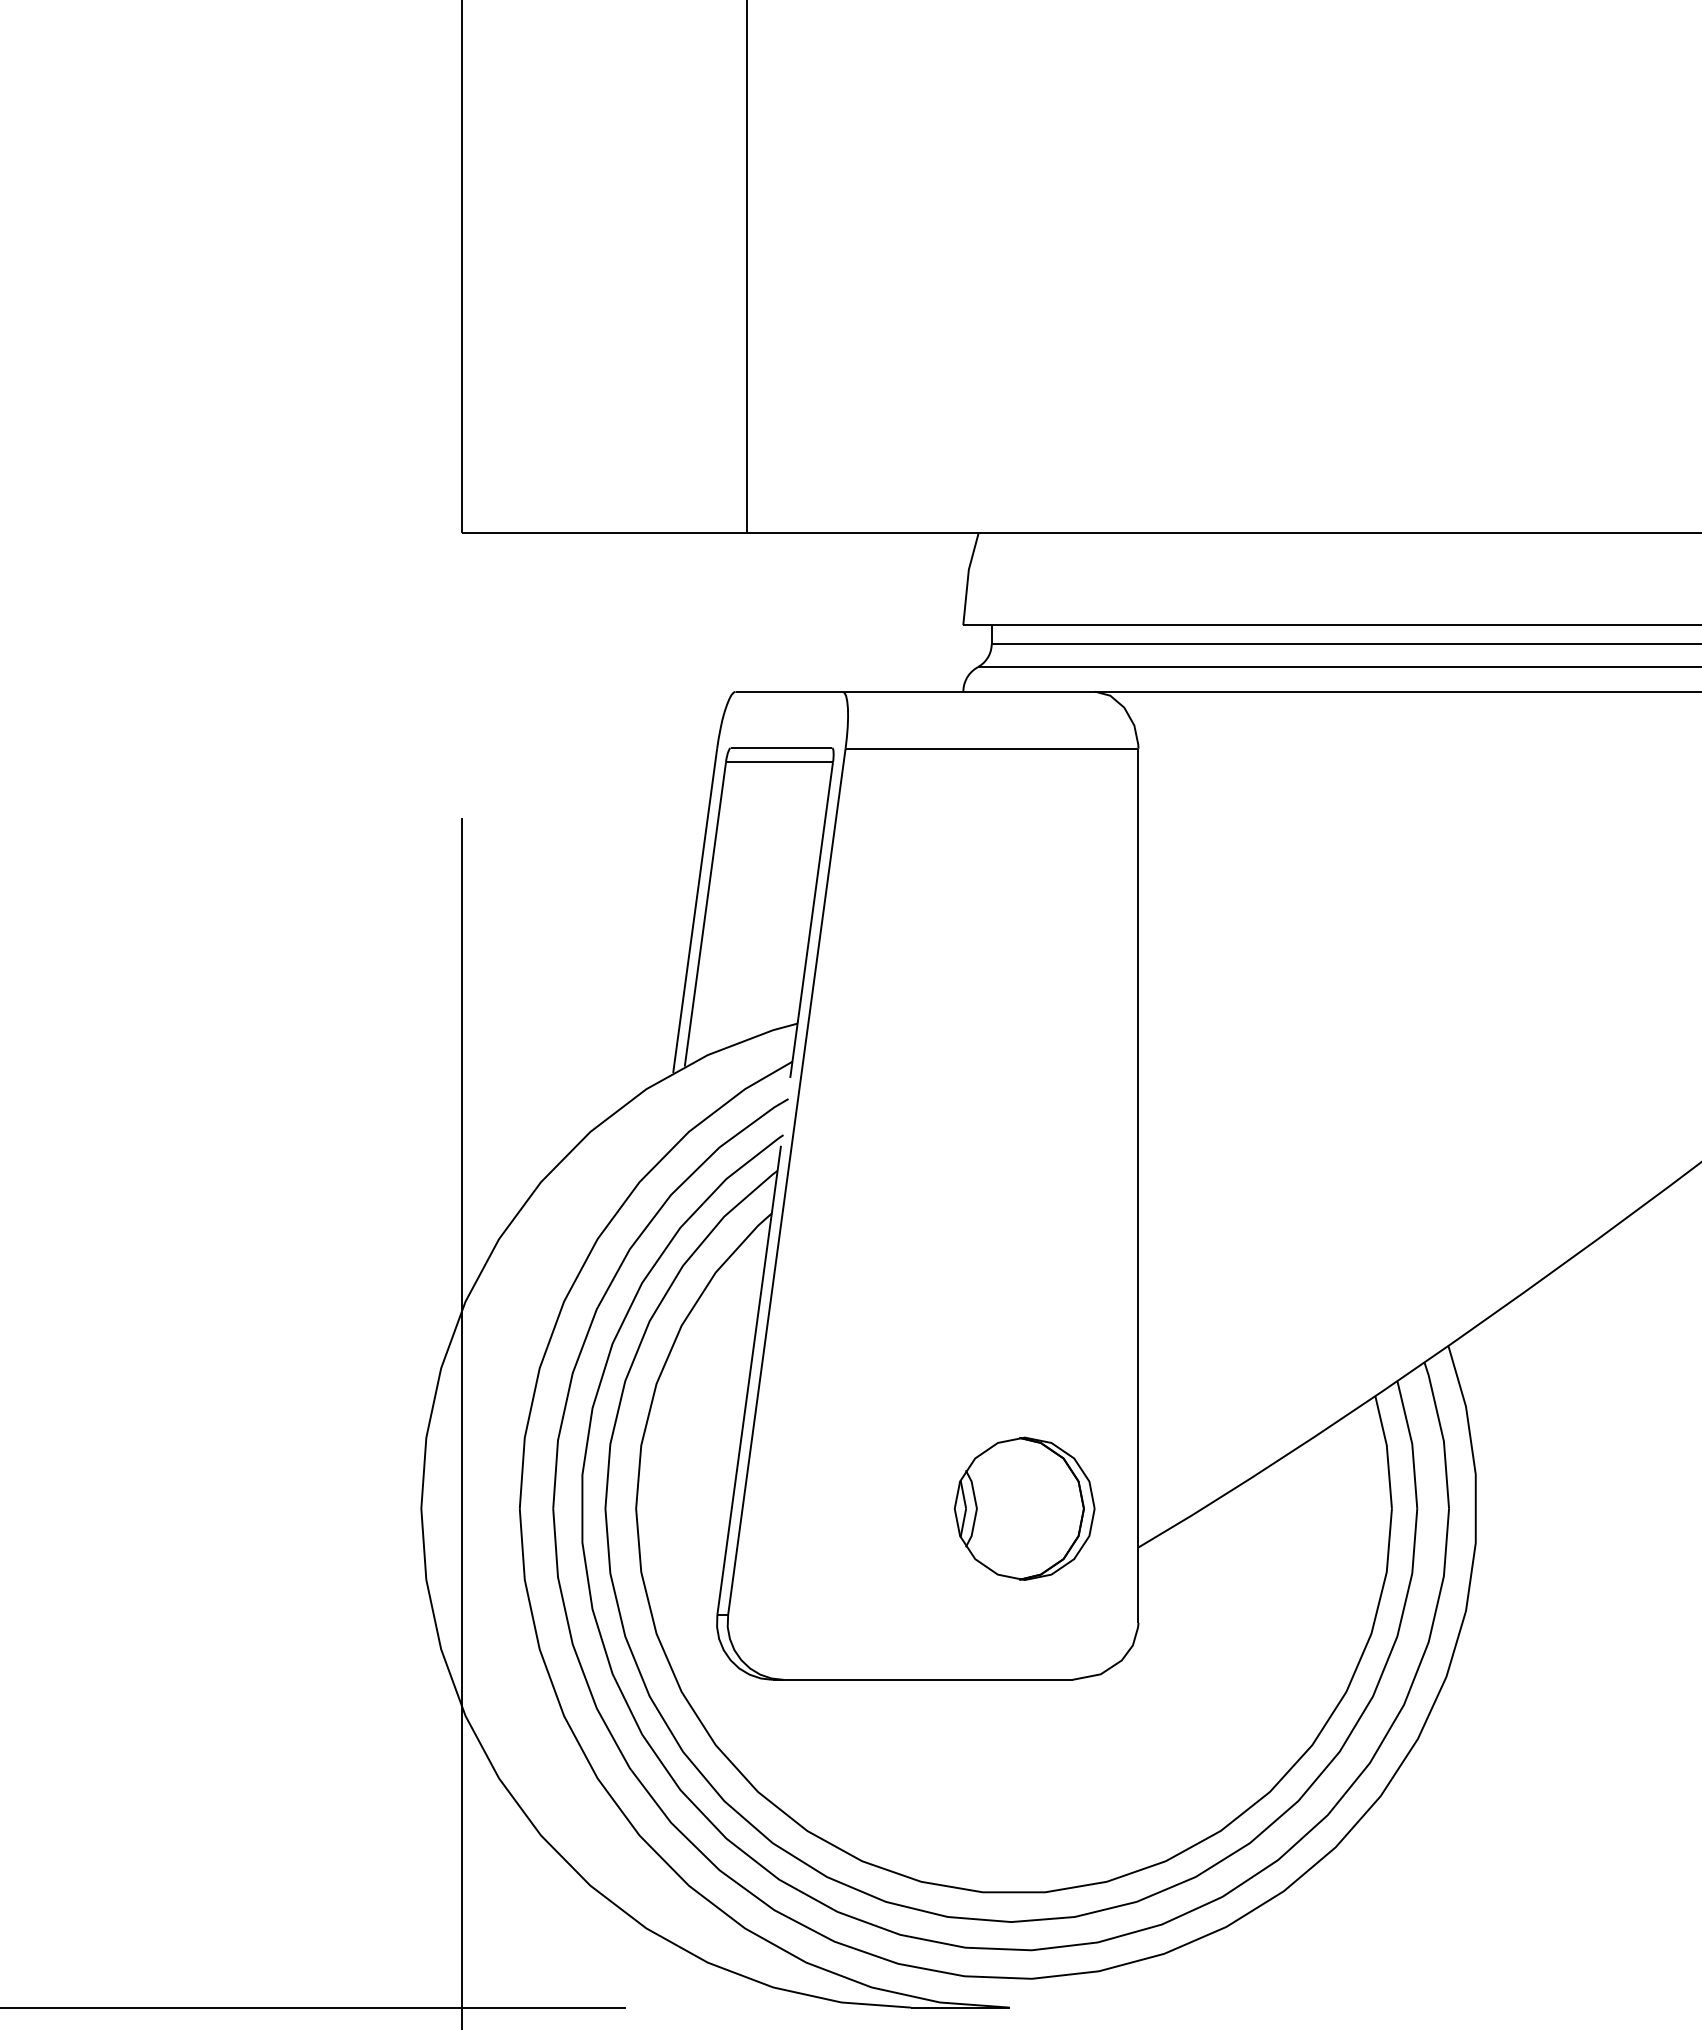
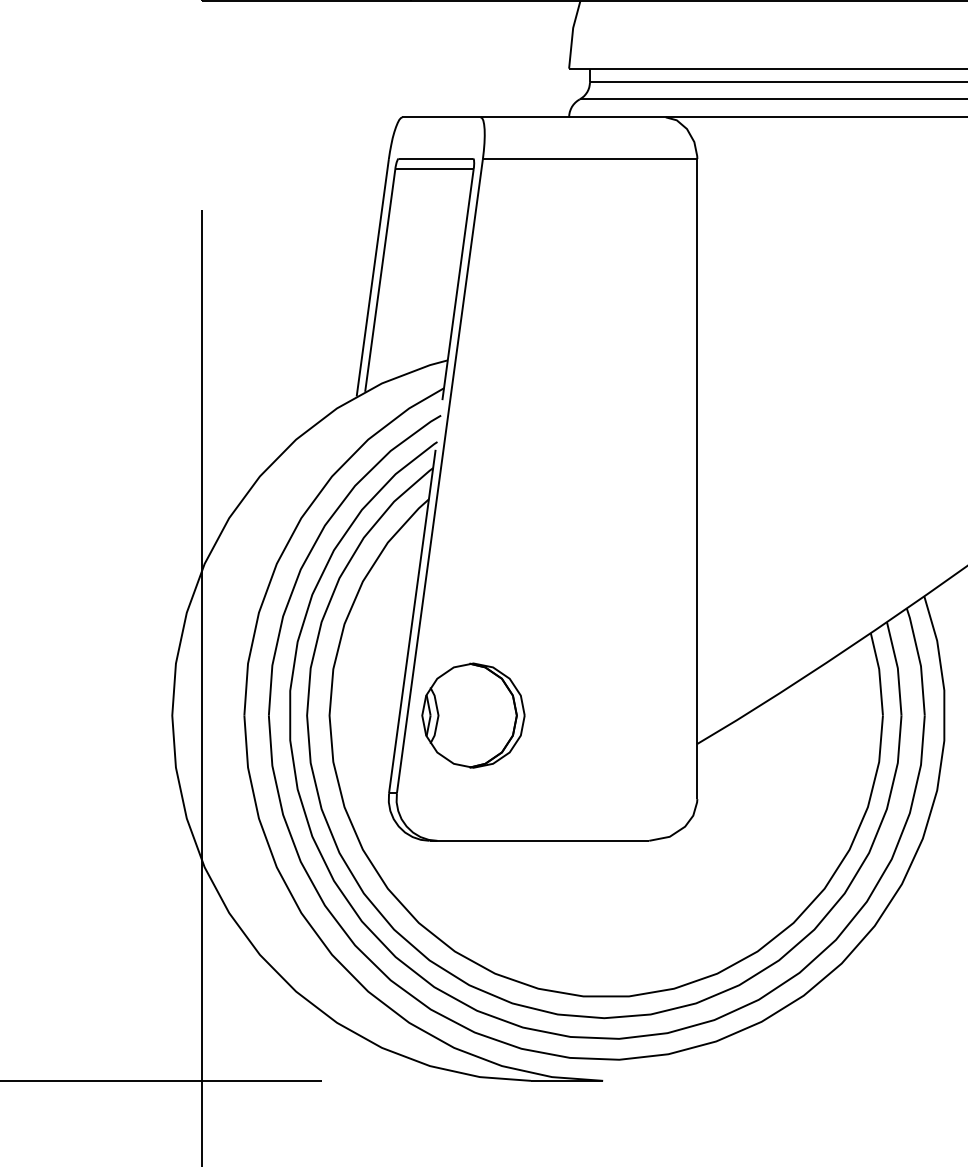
part: (1024, 1508) -> (473, 715), moved

